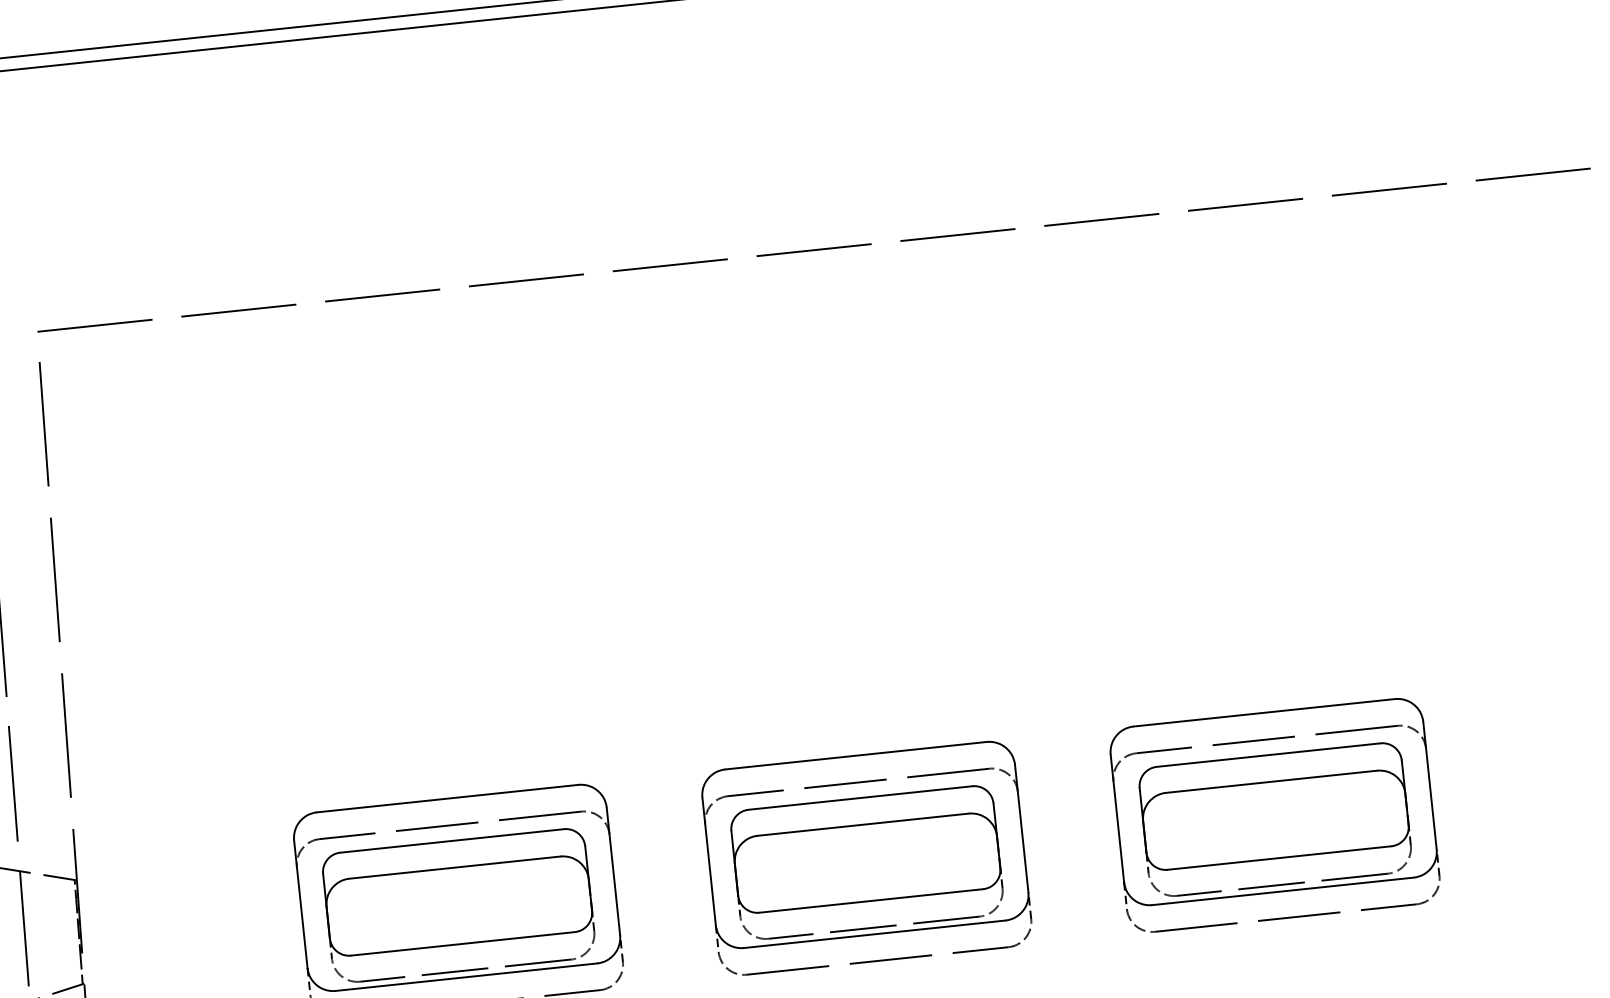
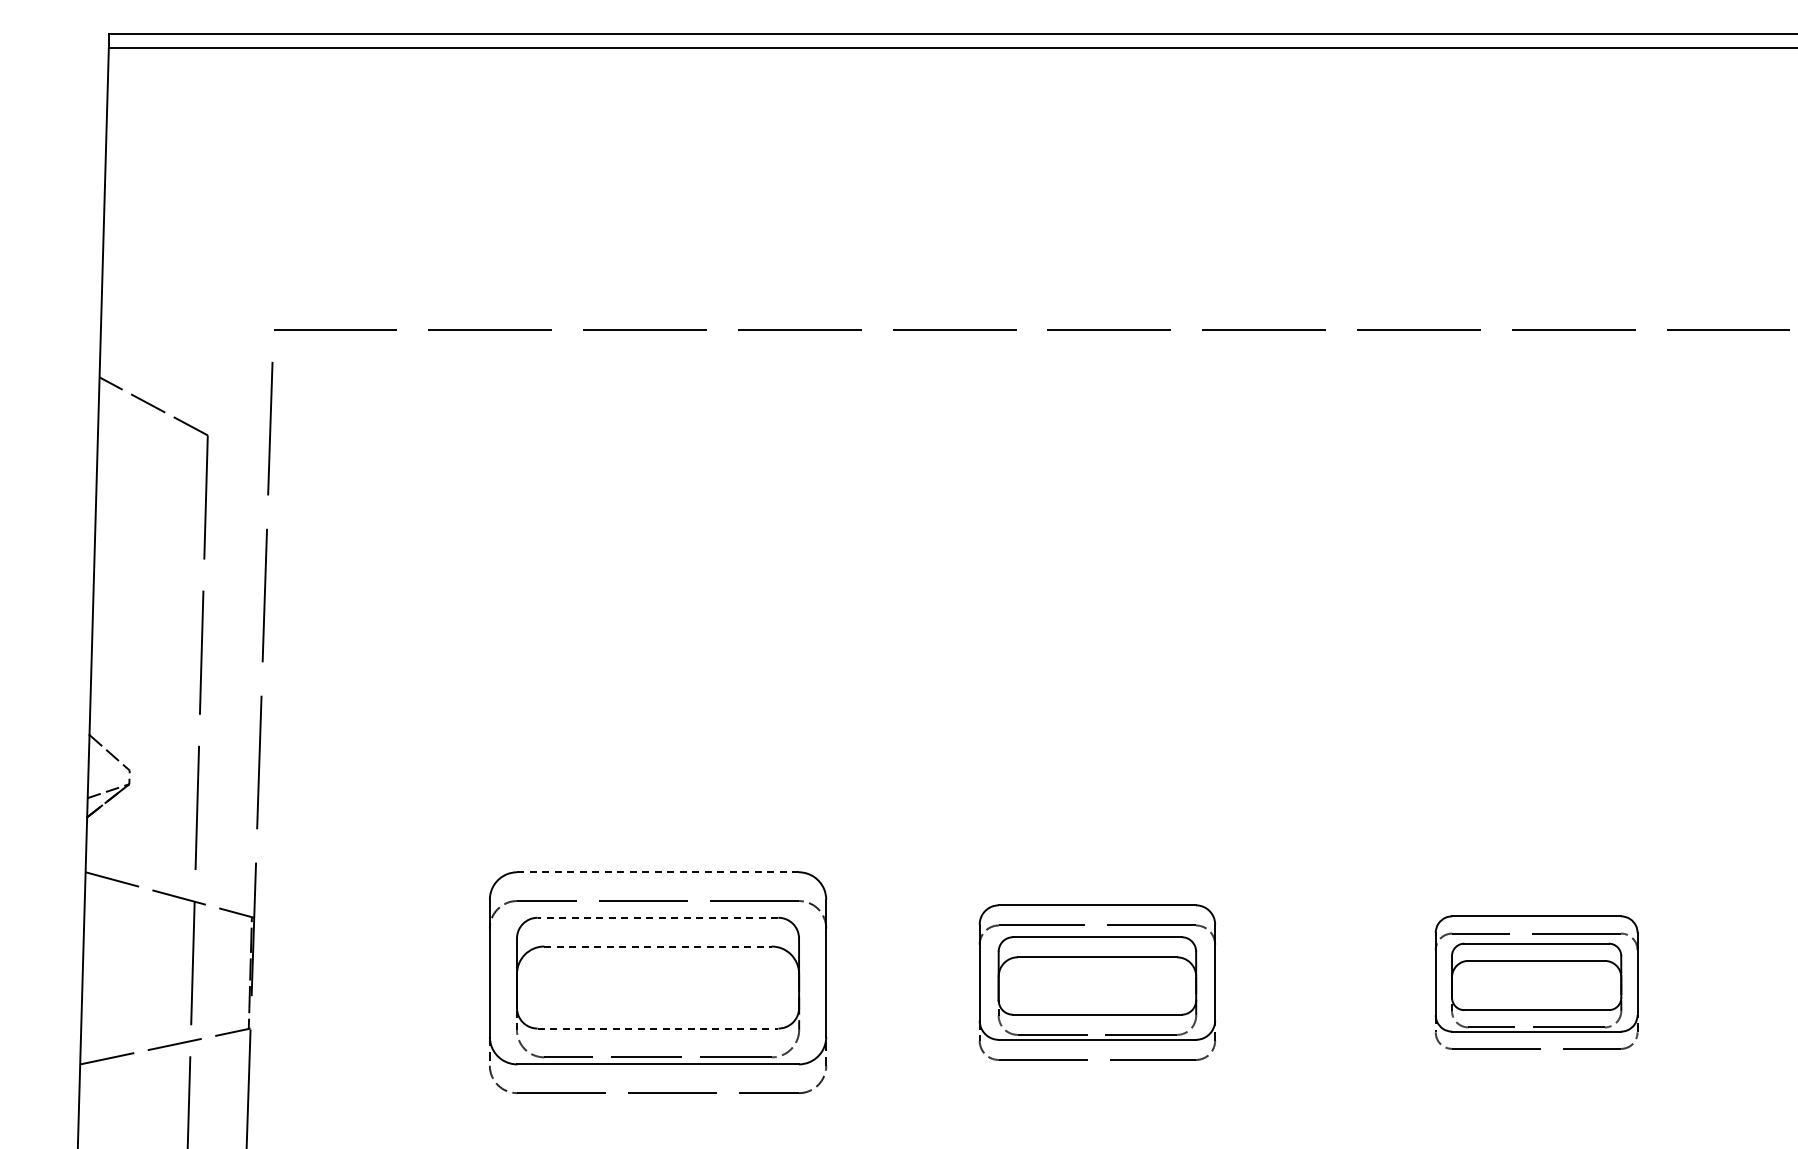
line: (448, 798) -> (658, 872), solid -> dashed
part: (1274, 815) -> (1536, 982), size x0.6
line: (451, 840) -> (657, 917), solid -> dashed
part: (866, 858) -> (1097, 982), size x0.7
line: (455, 867) -> (658, 946), solid -> dashed
line: (463, 943) -> (658, 1028), solid -> dashed

